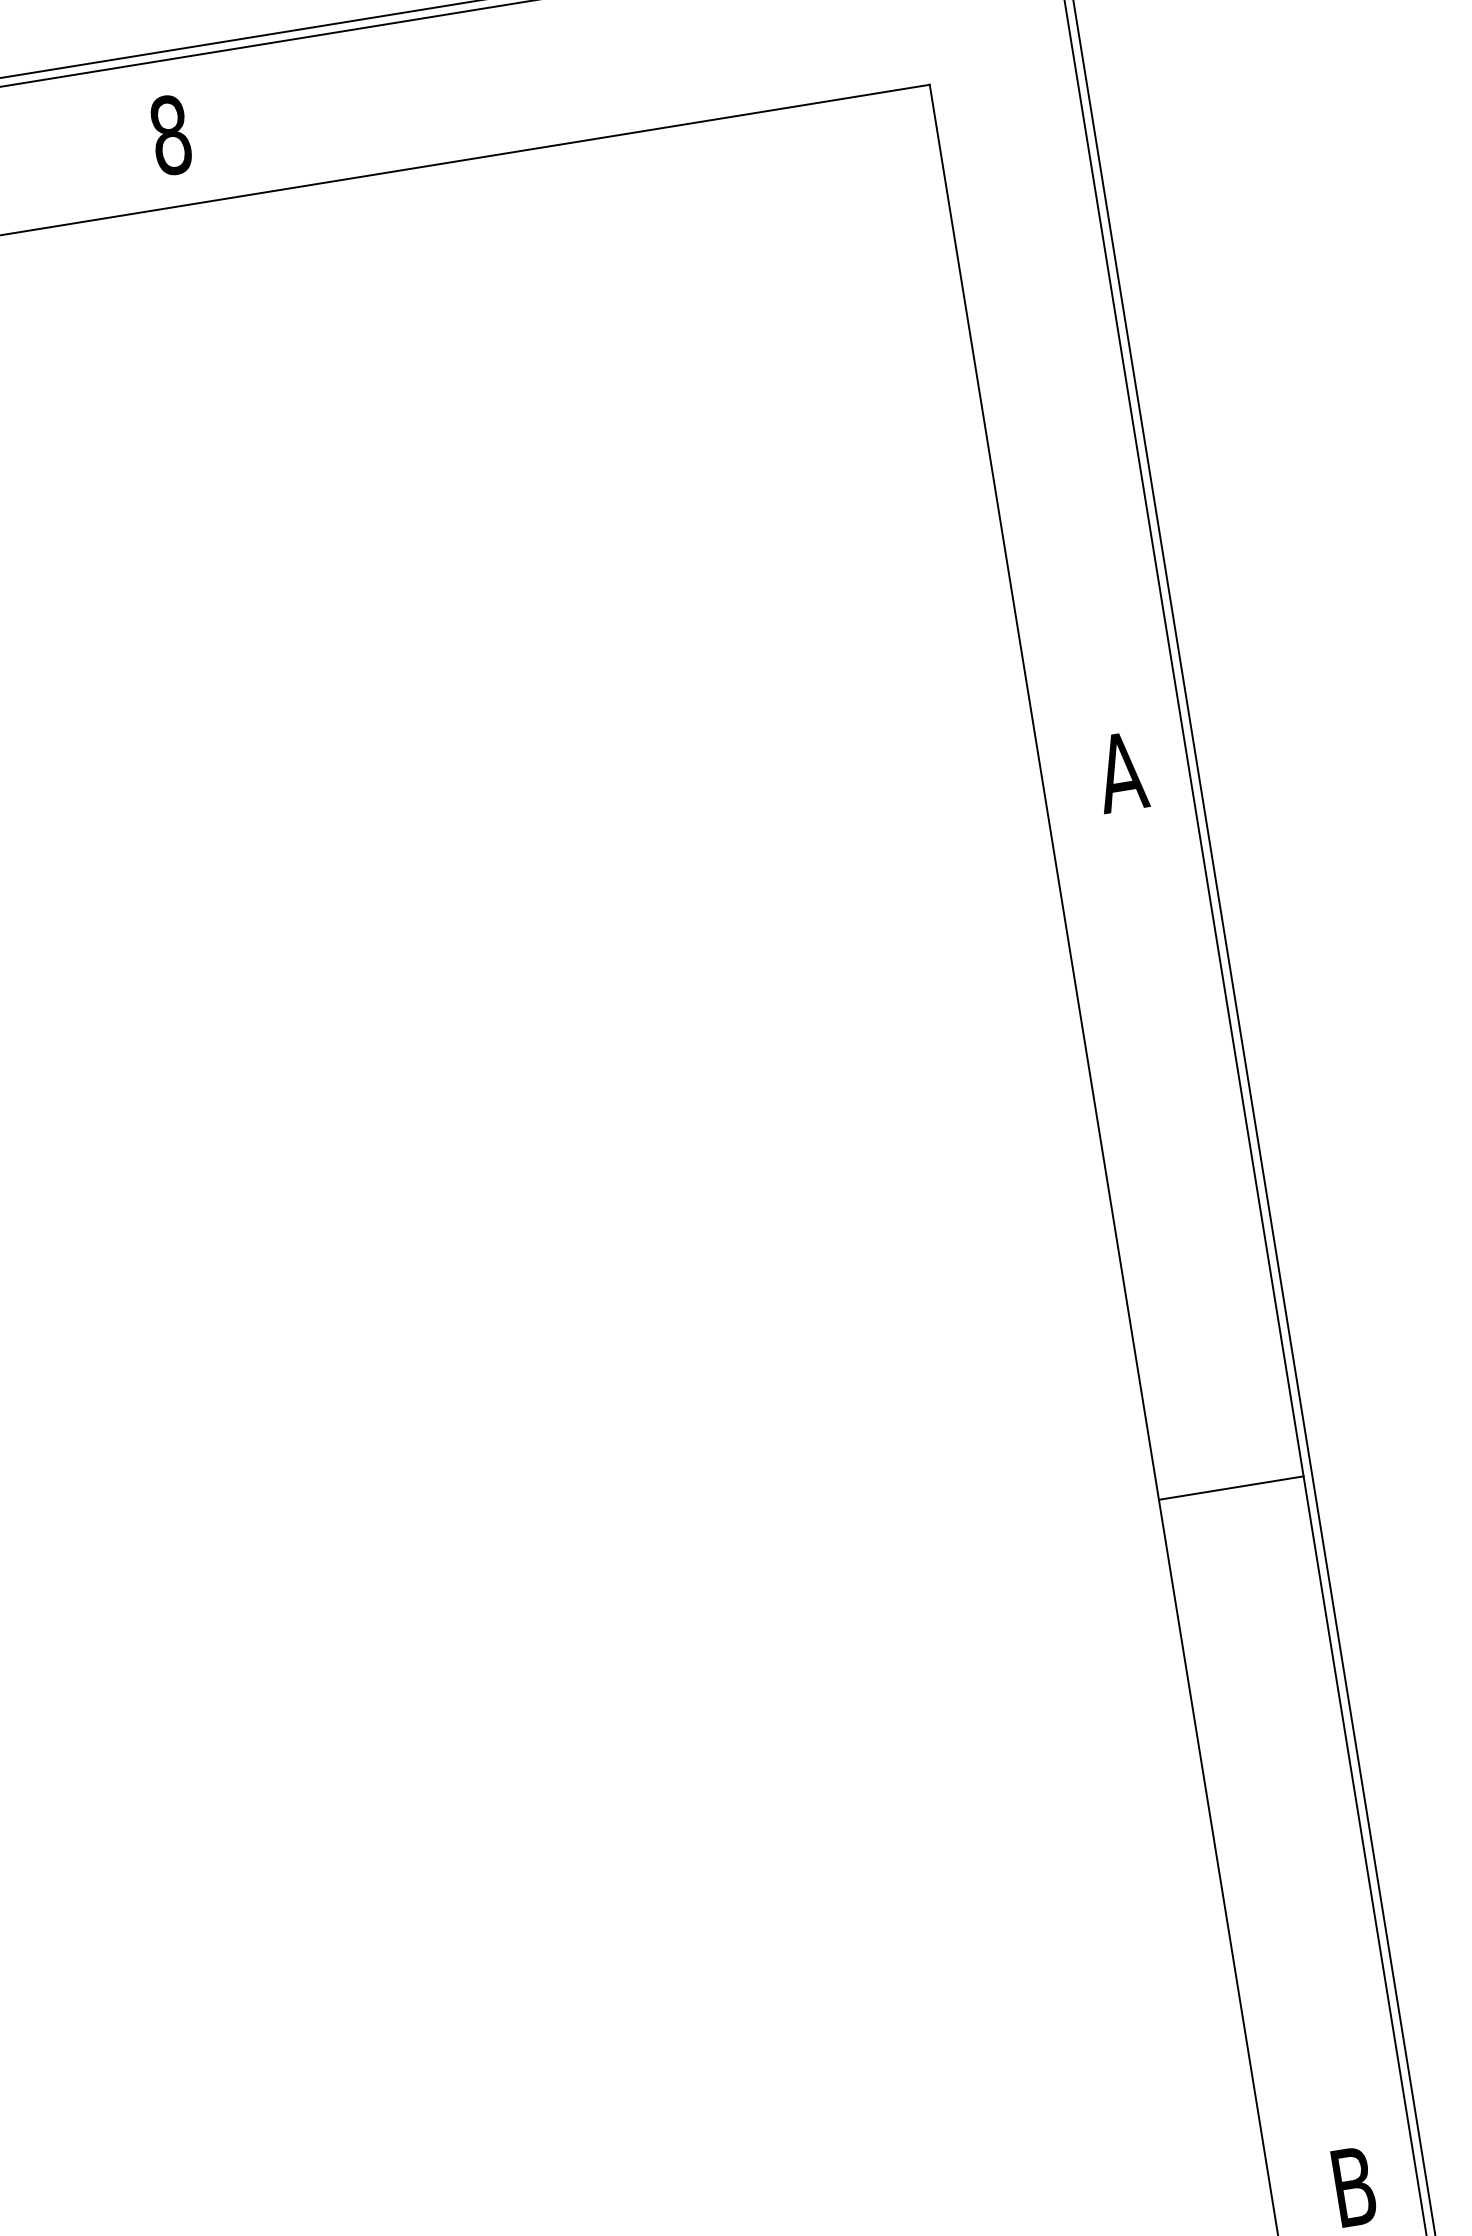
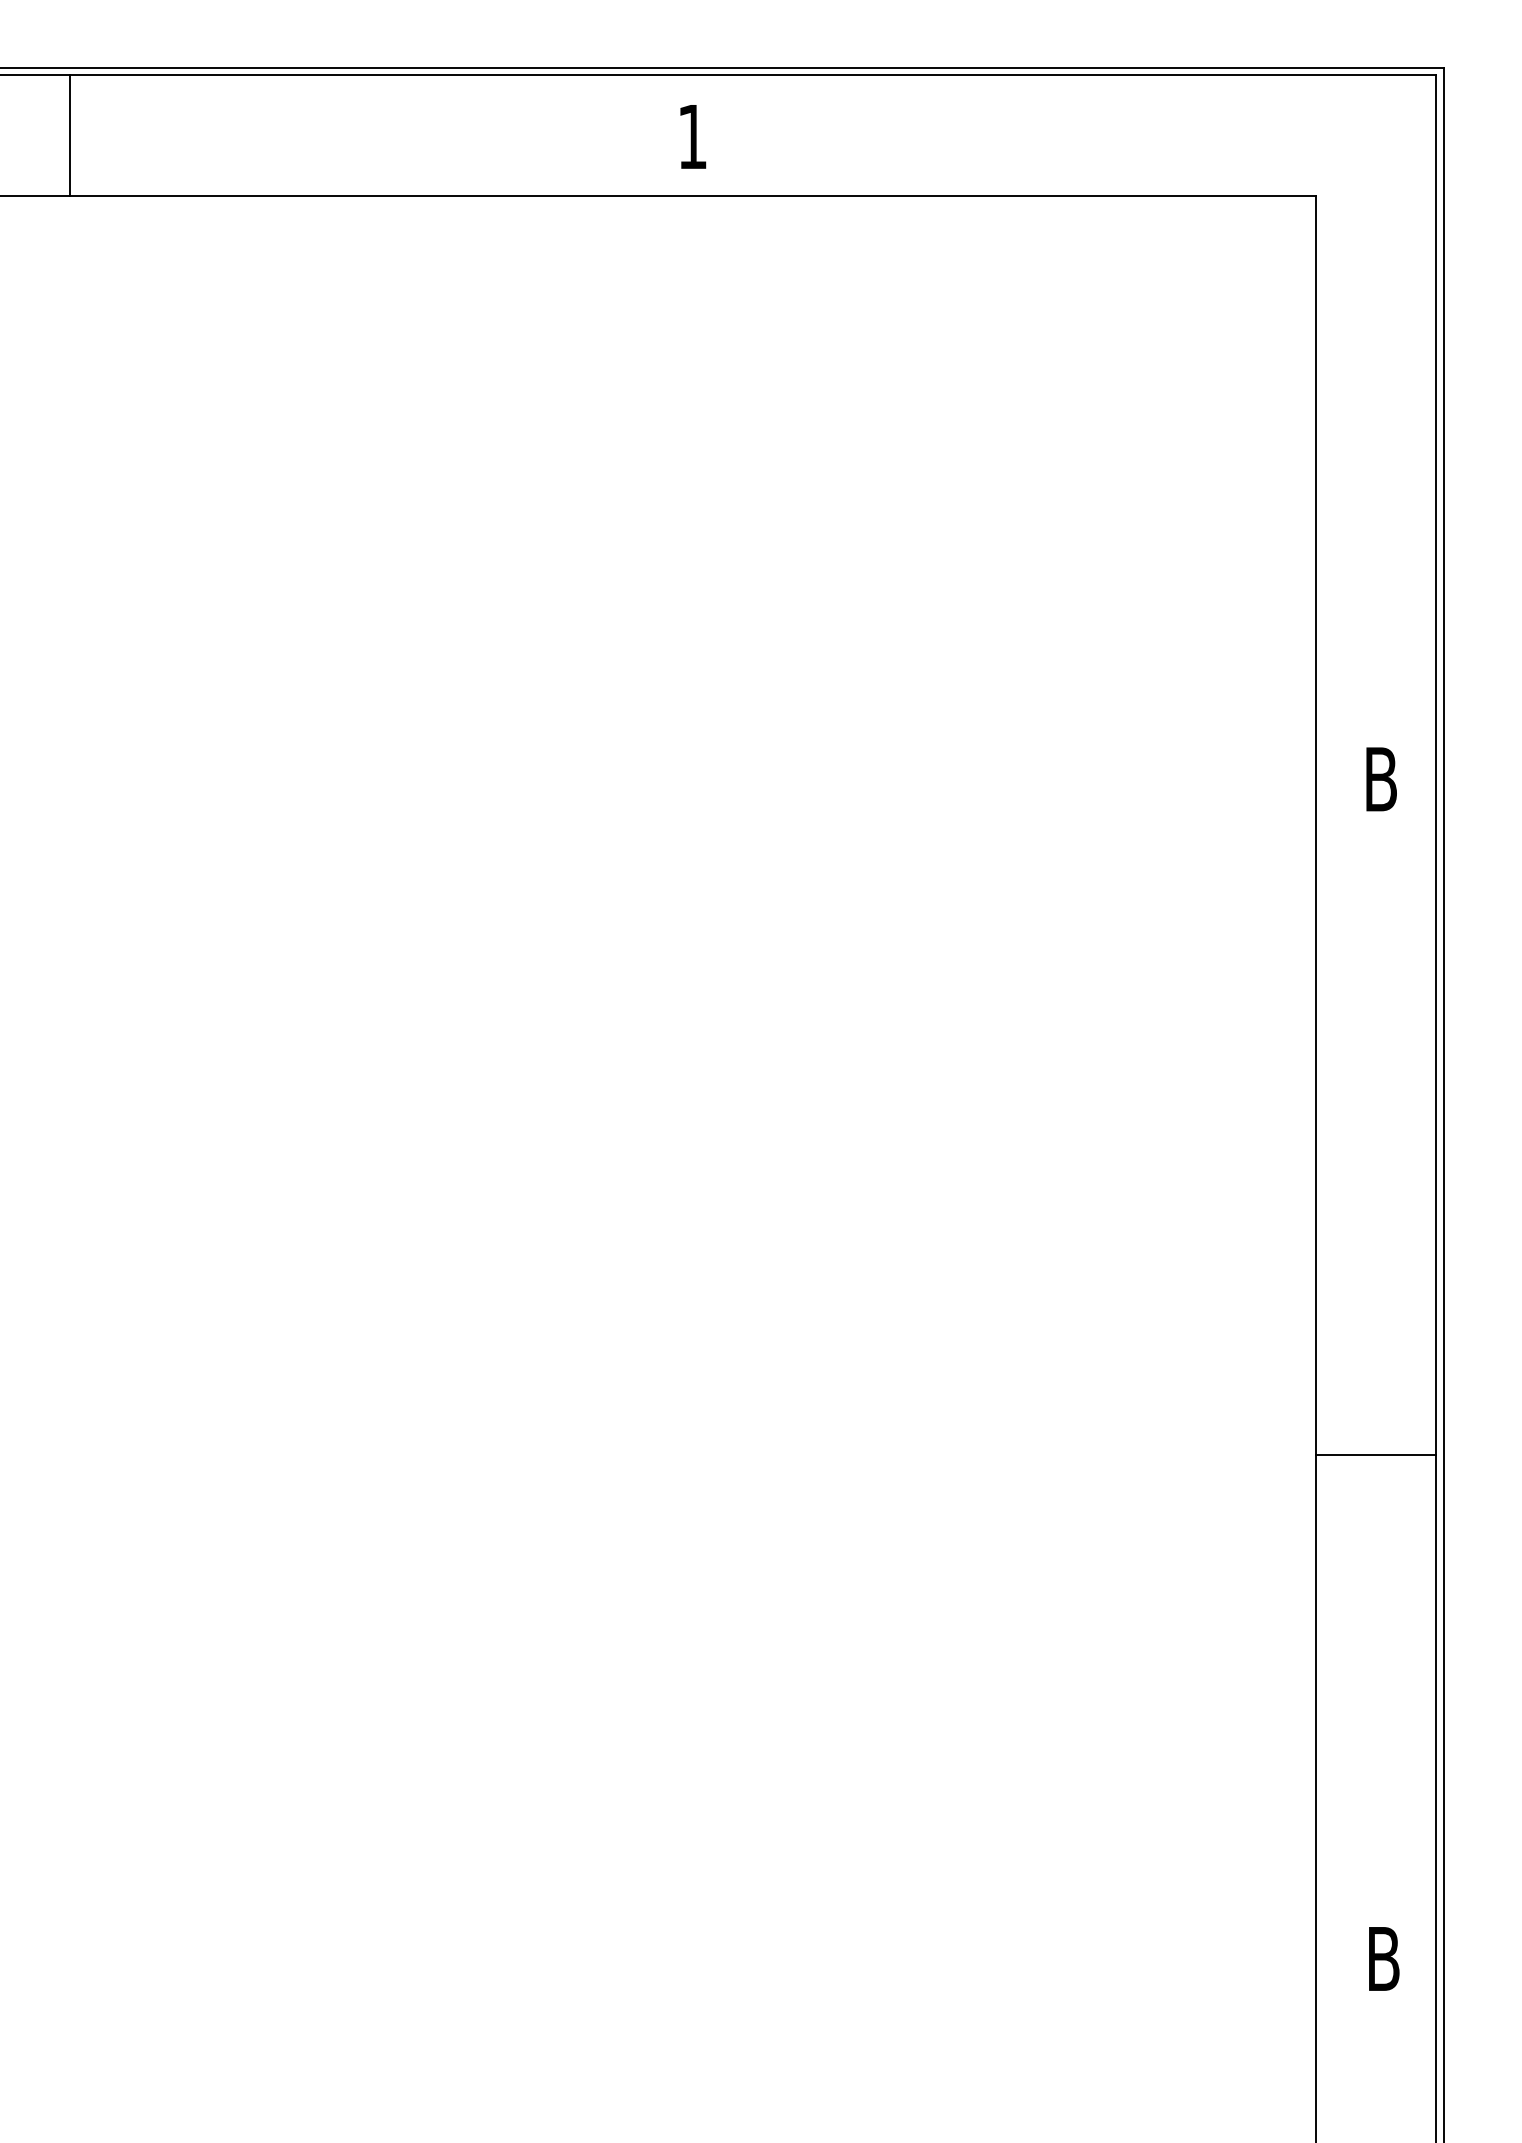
text: (170, 134) -> (692, 136), 8 -> 1
text: (1120, 772) -> (1380, 779), A -> B
line: (1230, 1488) -> (1375, 1455), moved

